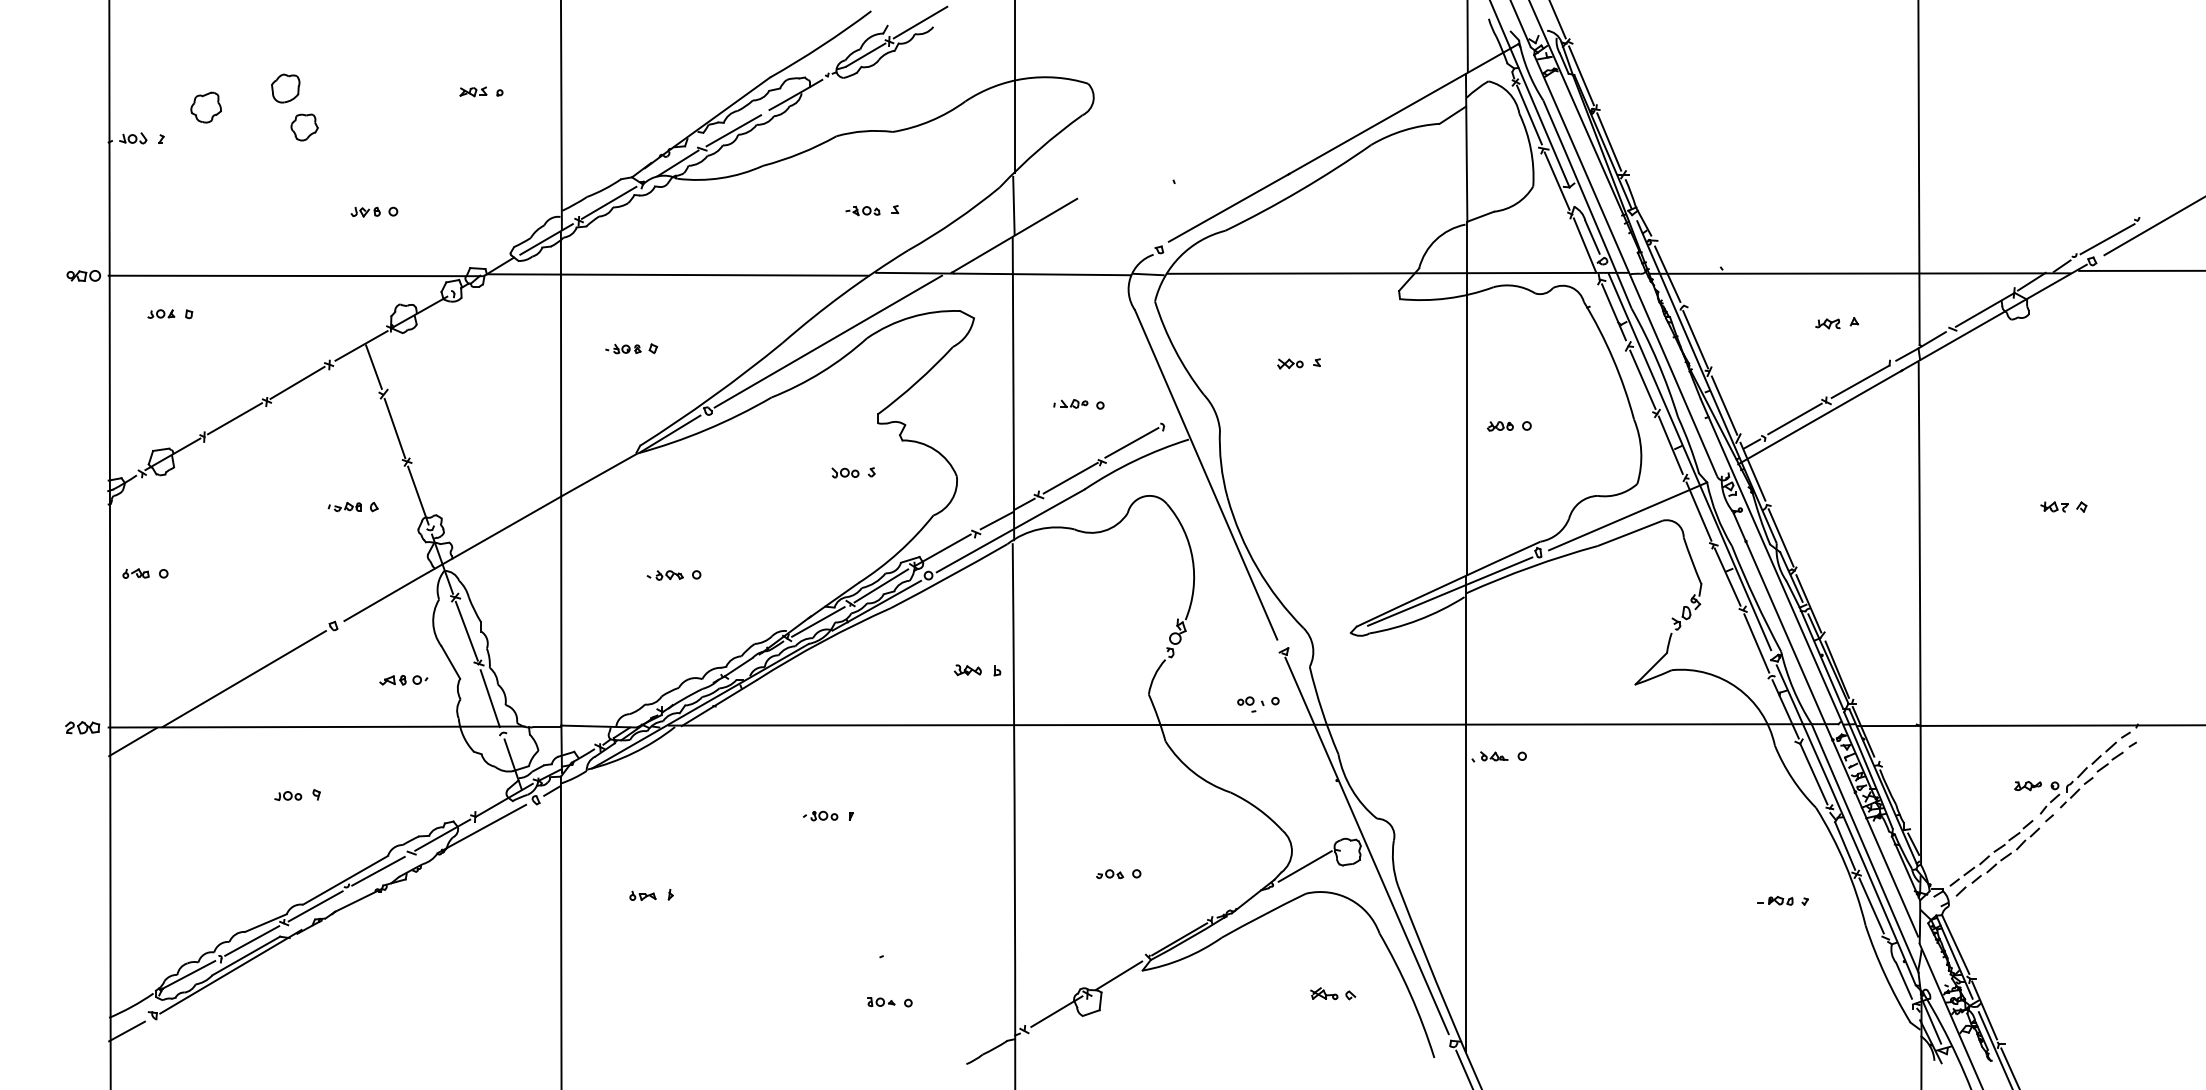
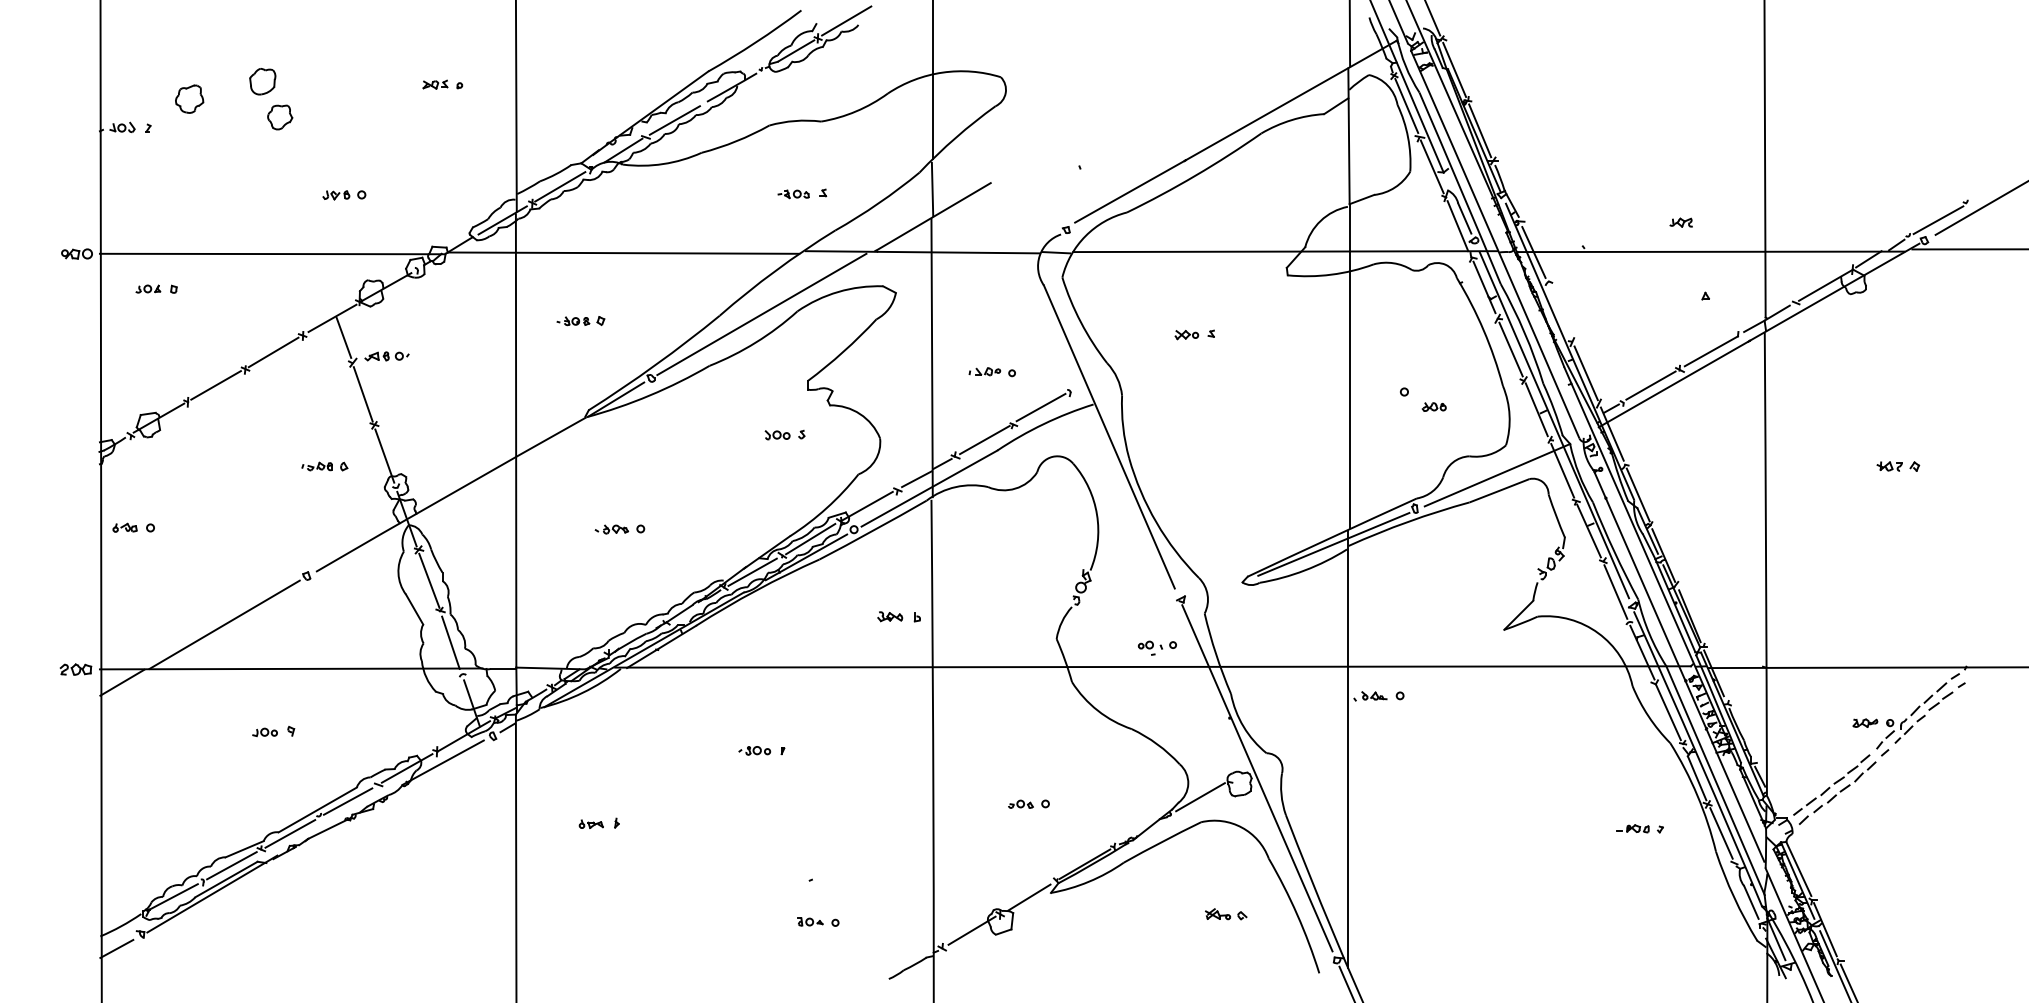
part: (1827, 323) -> (1680, 222), moved
line: (1695, 339) -> (1559, 312), removed
part: (1499, 426) -> (1433, 407), moved
part: (403, 680) -> (386, 356), moved

